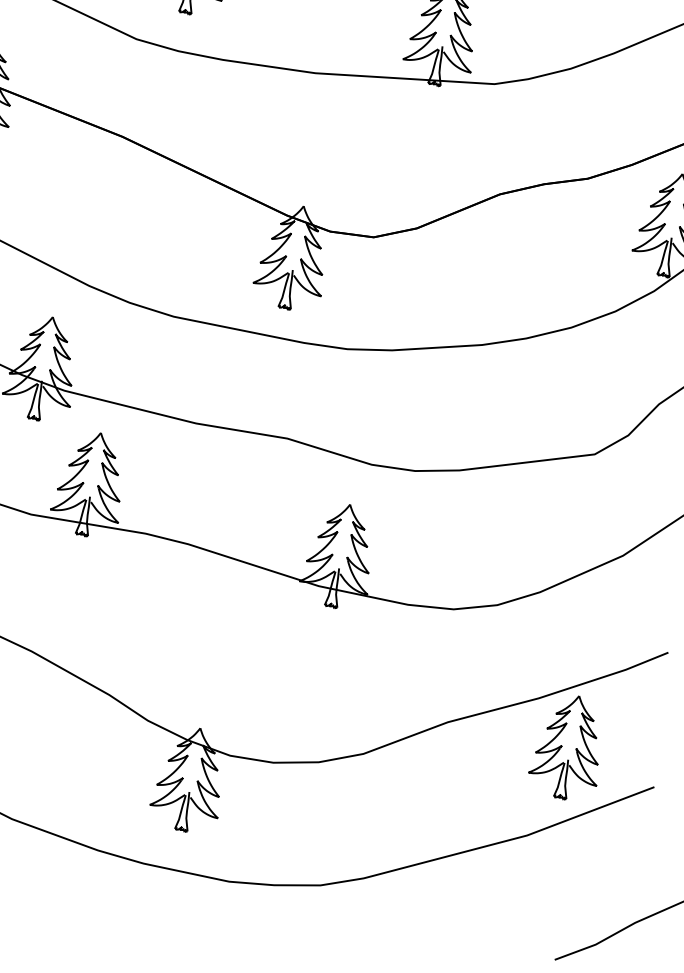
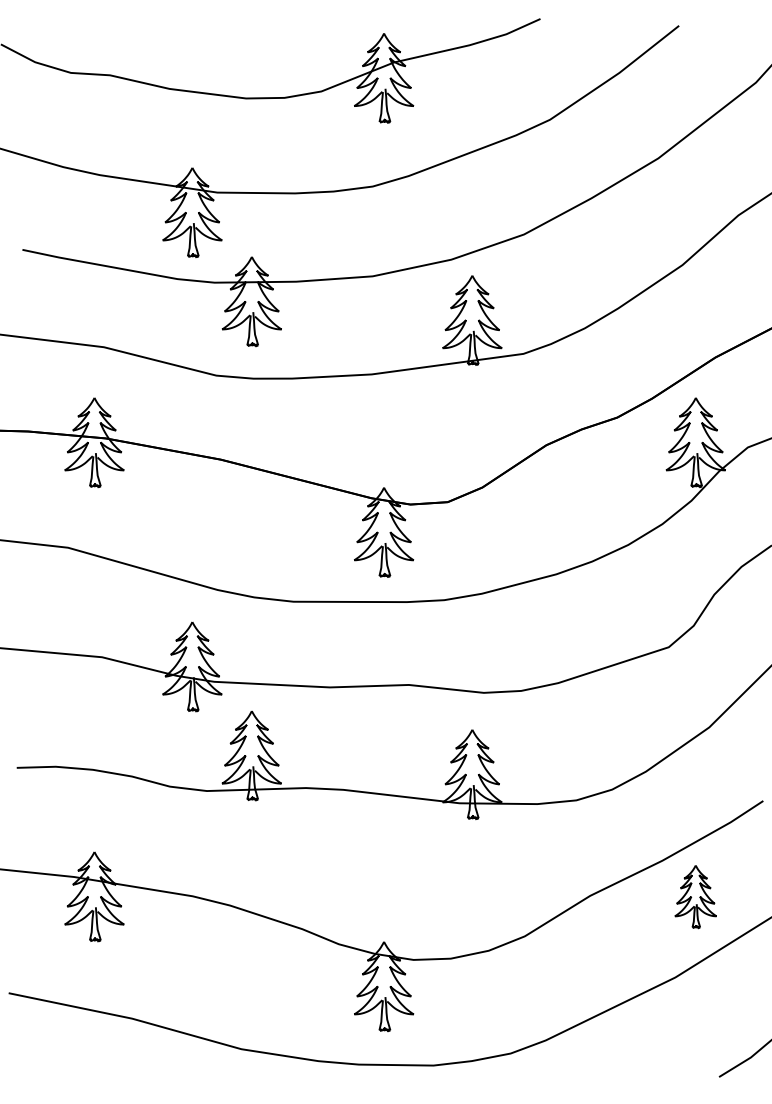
part: (568, 746) -> (695, 896), size x0.7

